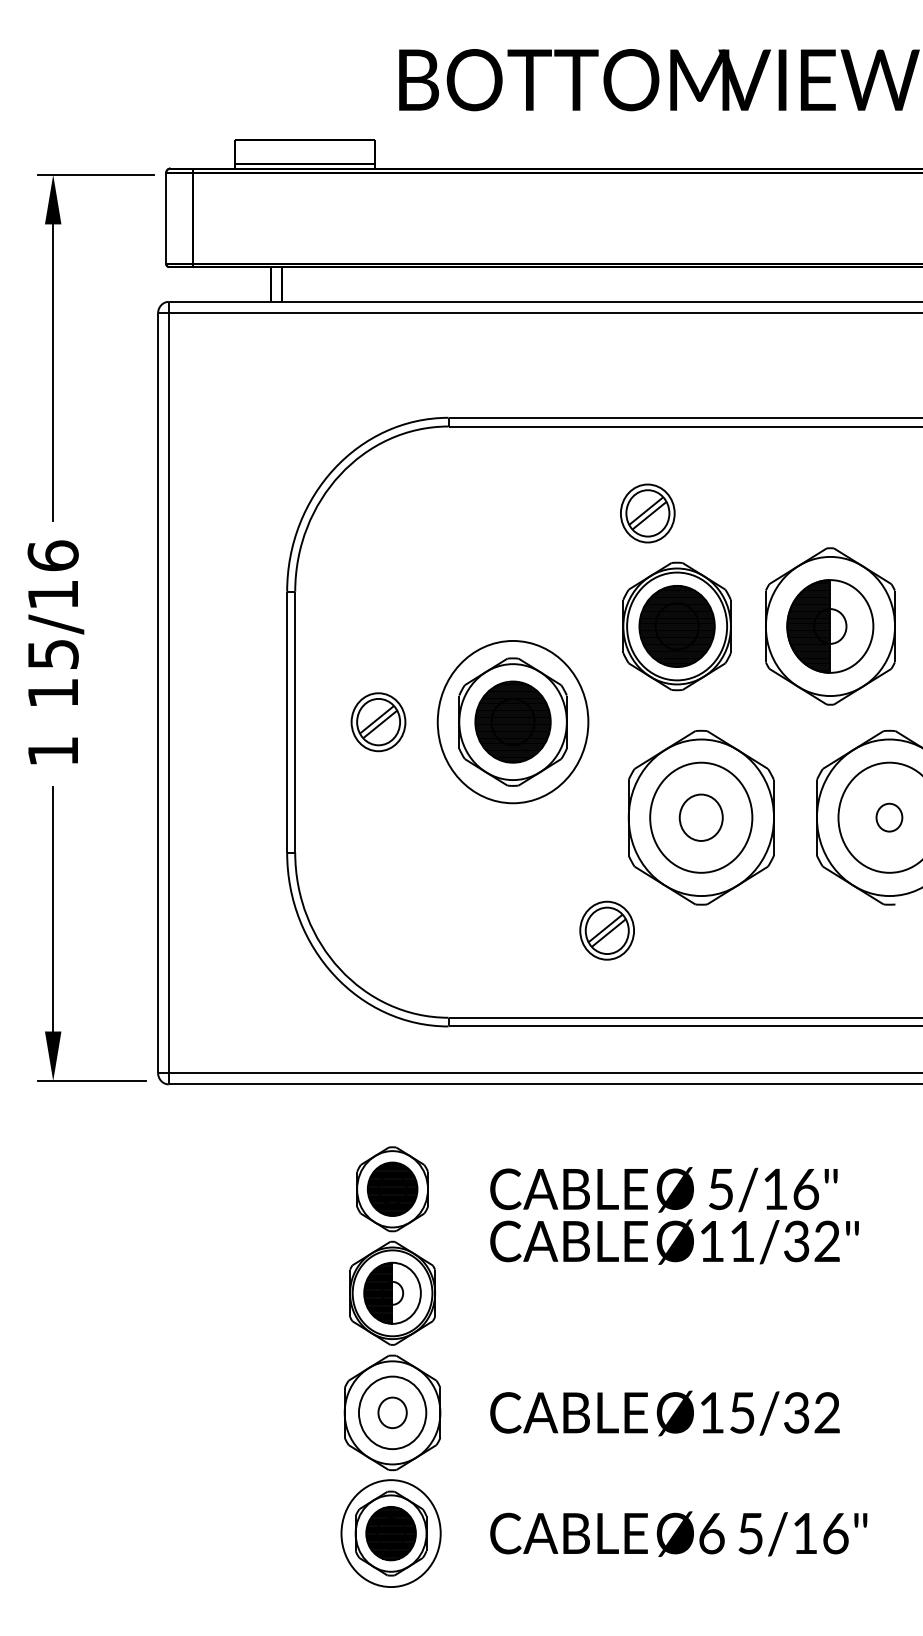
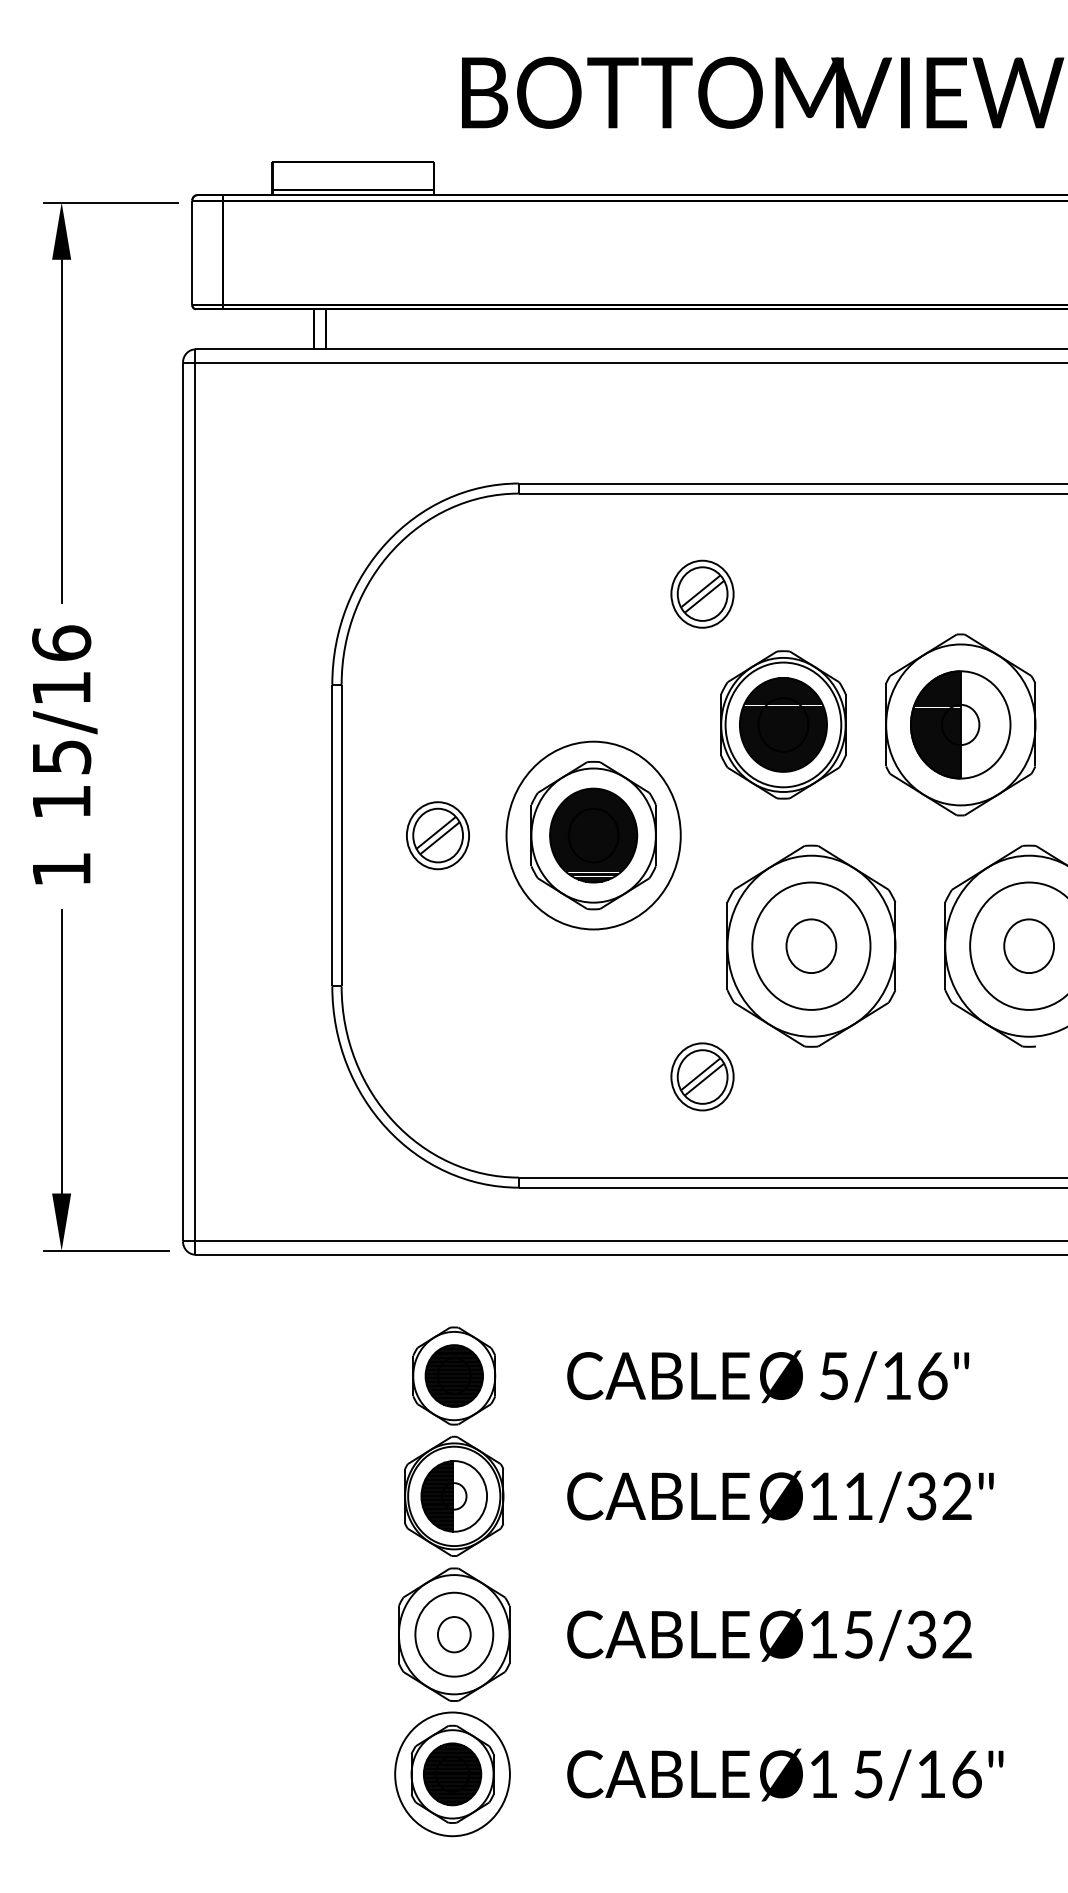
part: (647, 512) -> (702, 593), moved
part: (888, 817) -> (1028, 945), size x1.67
text: (674, 1241) -> (780, 1496), moved
text: (711, 1533) -> (823, 1774), Ø6 -> Ø1

